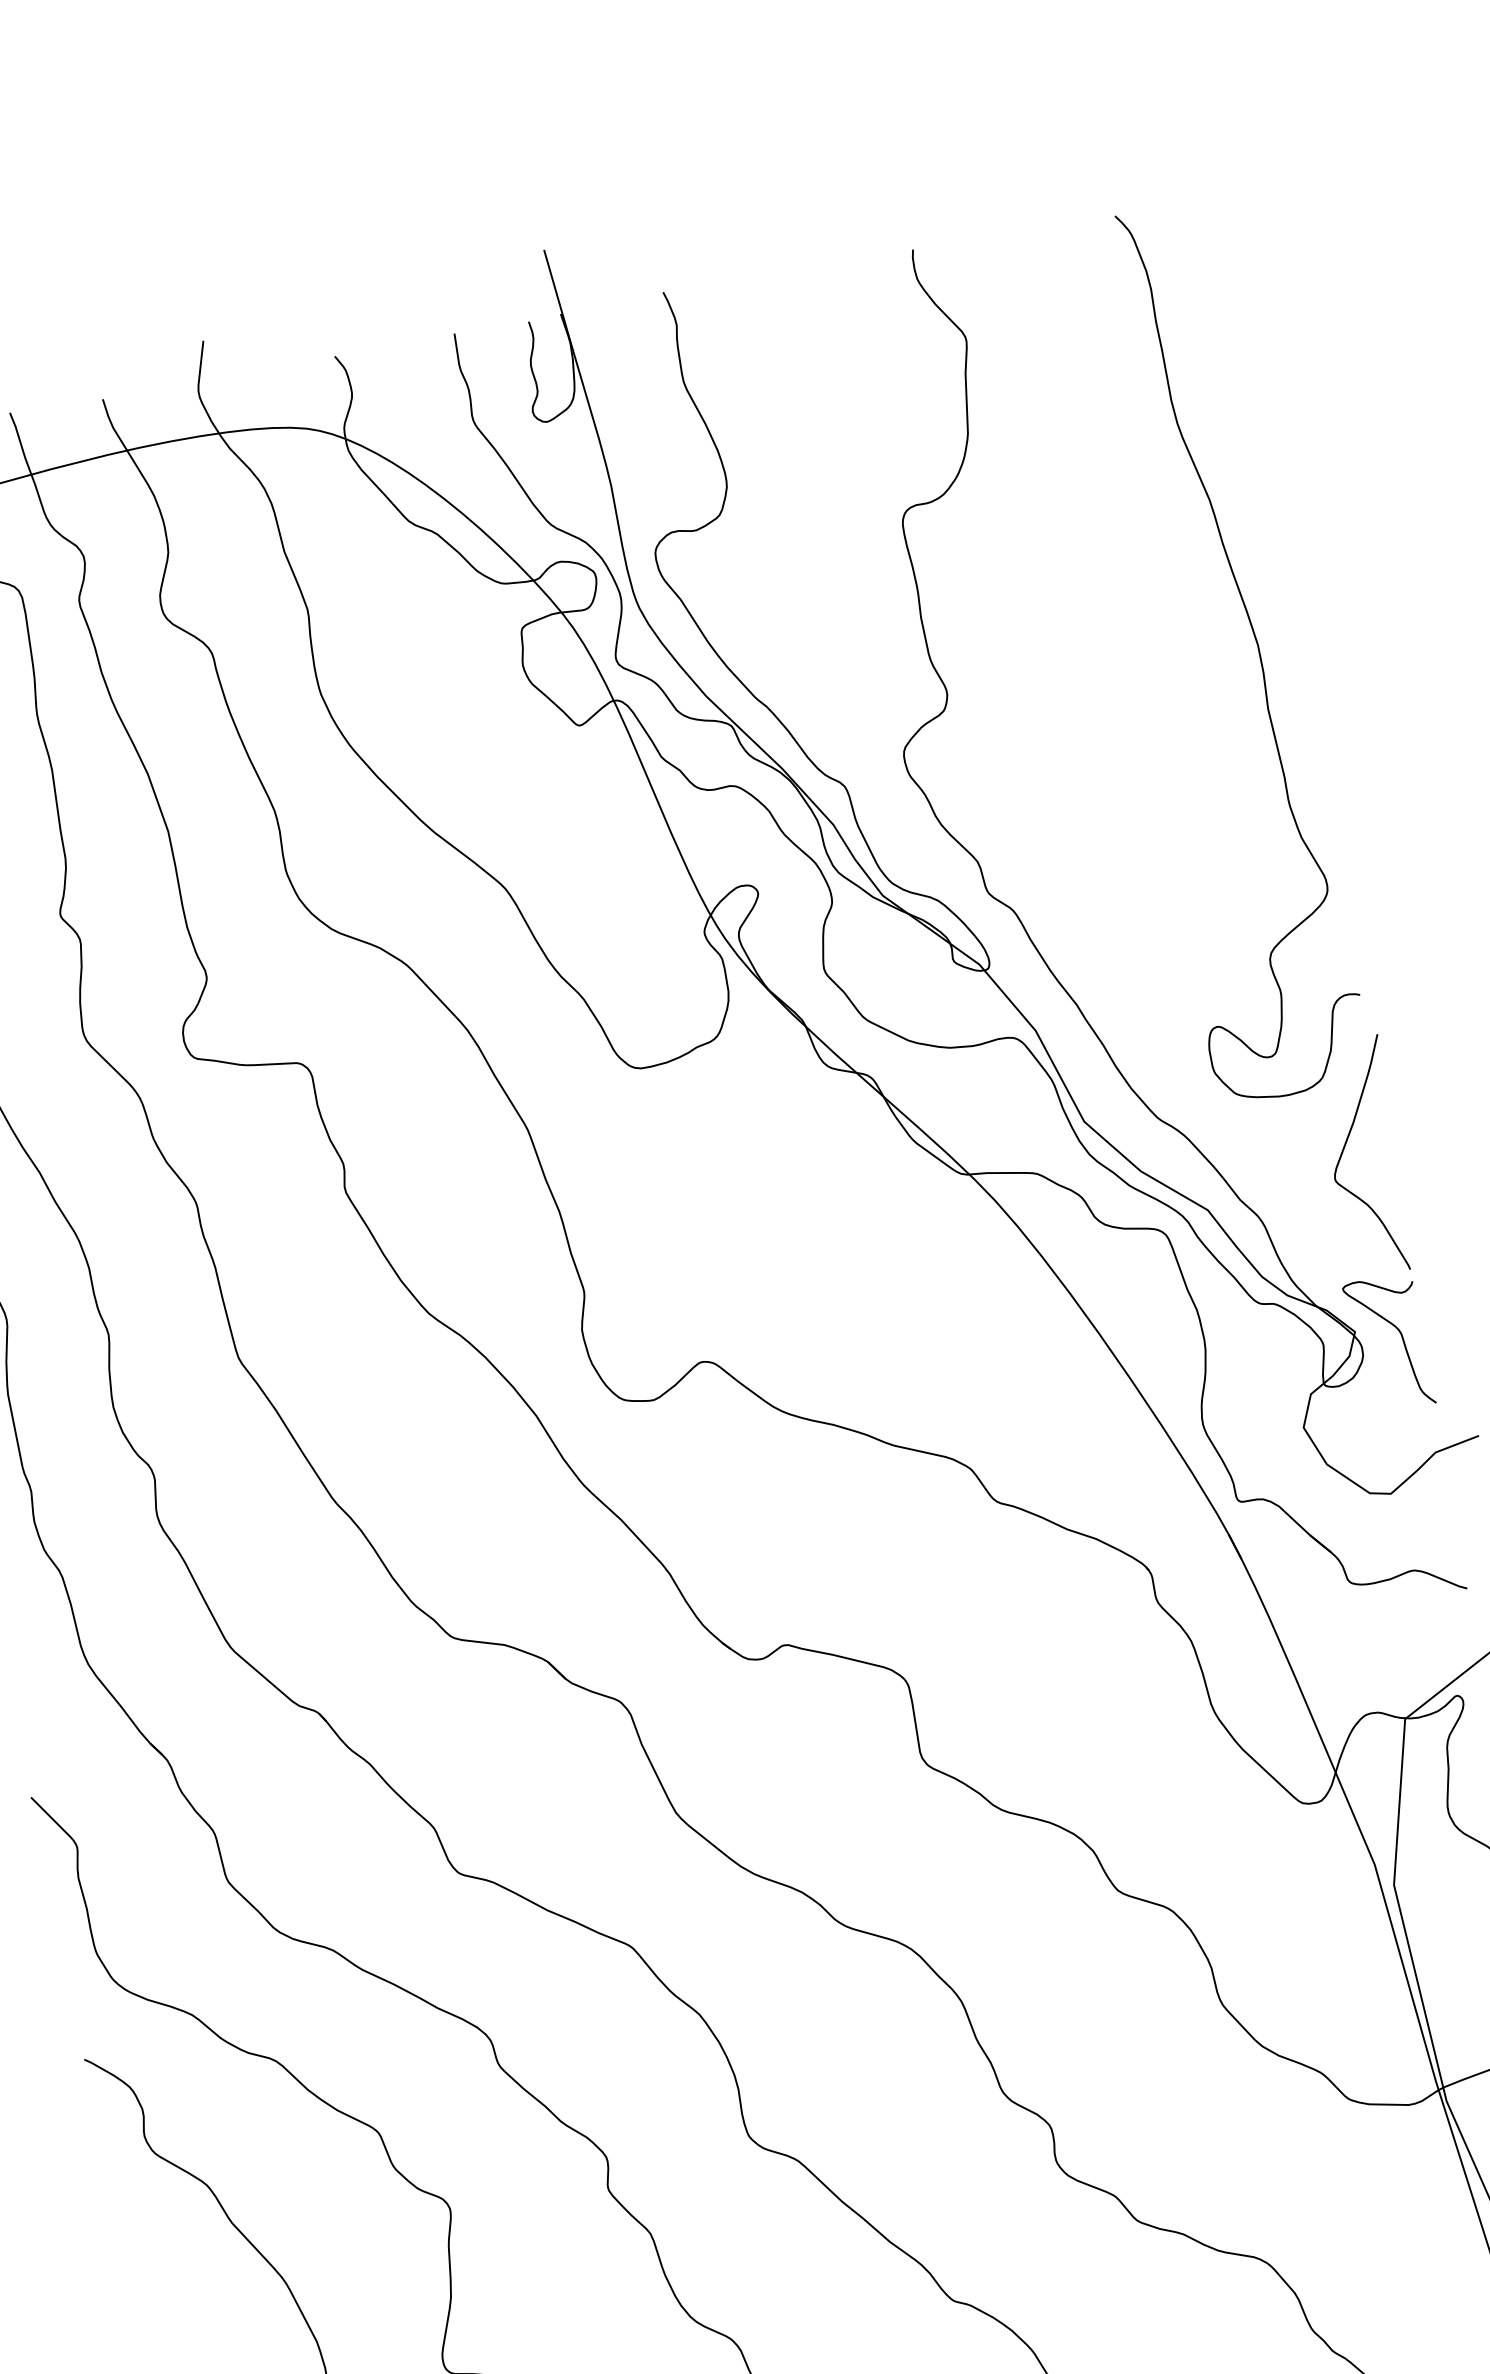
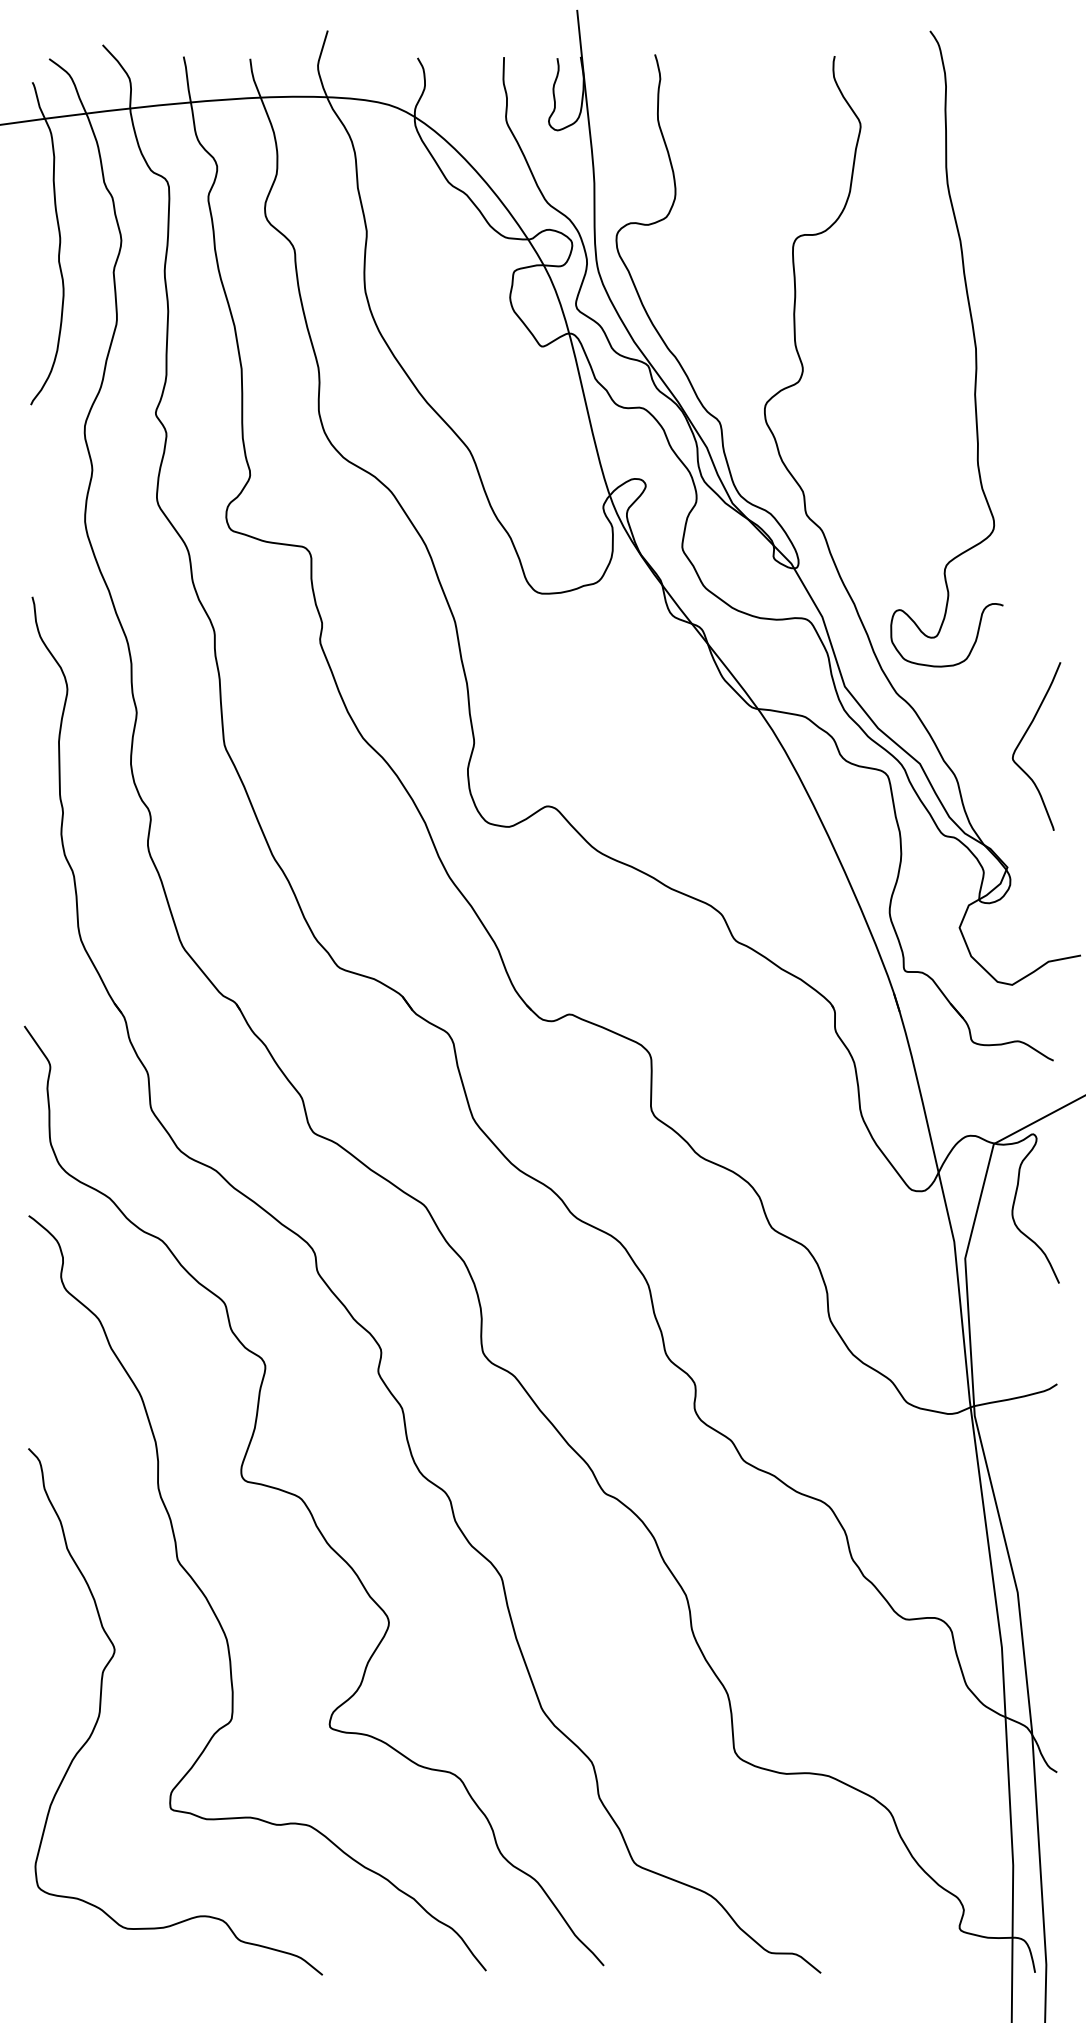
curve: (1255, 642) -> (974, 346), moved
curve: (1400, 1335) -> (1038, 875), removed

